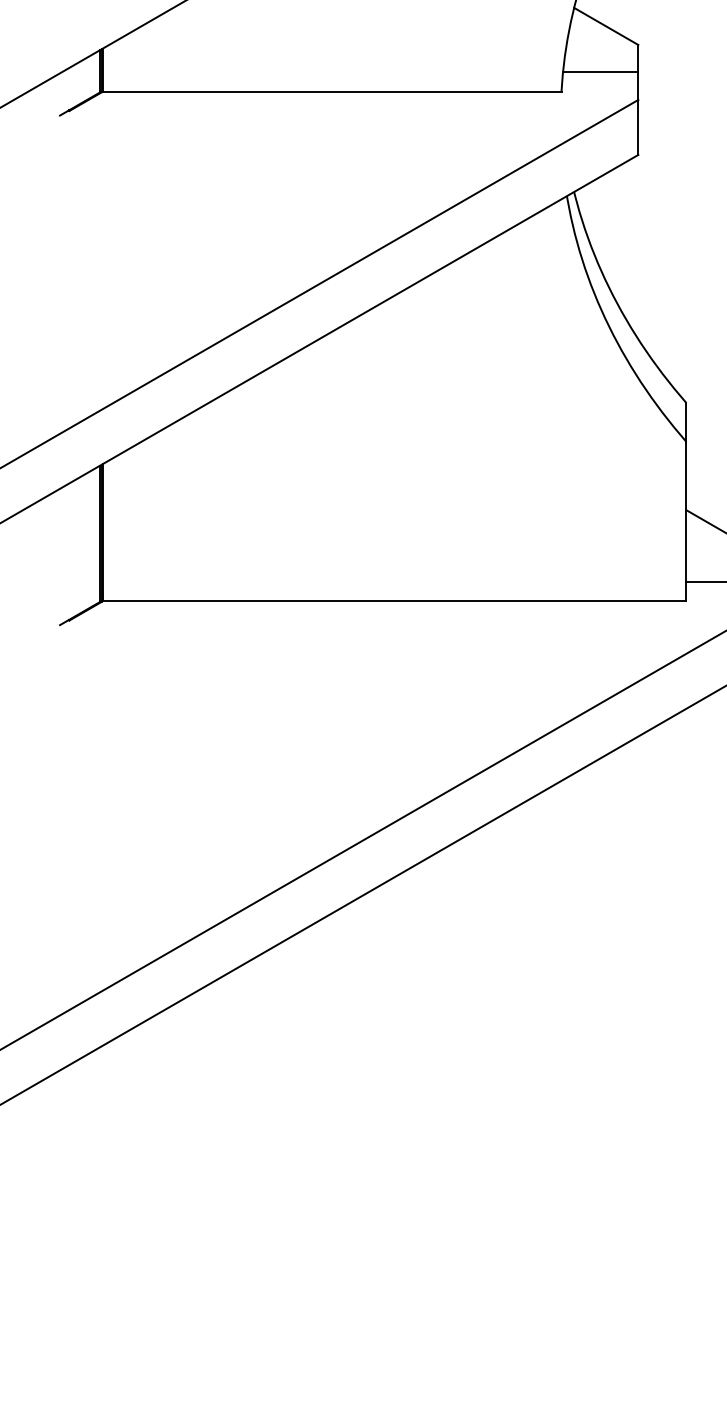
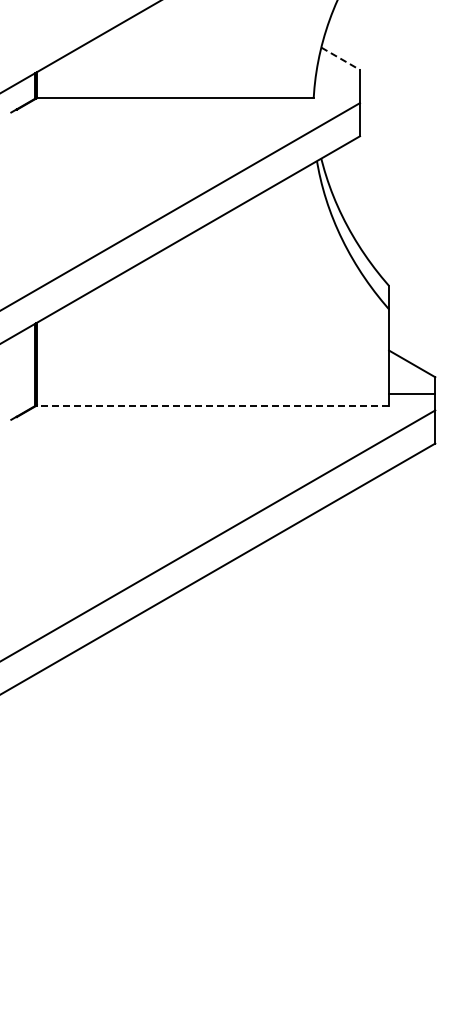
line: (607, 27) -> (341, 59), solid -> dashed
line: (600, 72) -> (337, 86), removed
line: (395, 601) -> (213, 405), solid -> dashed

